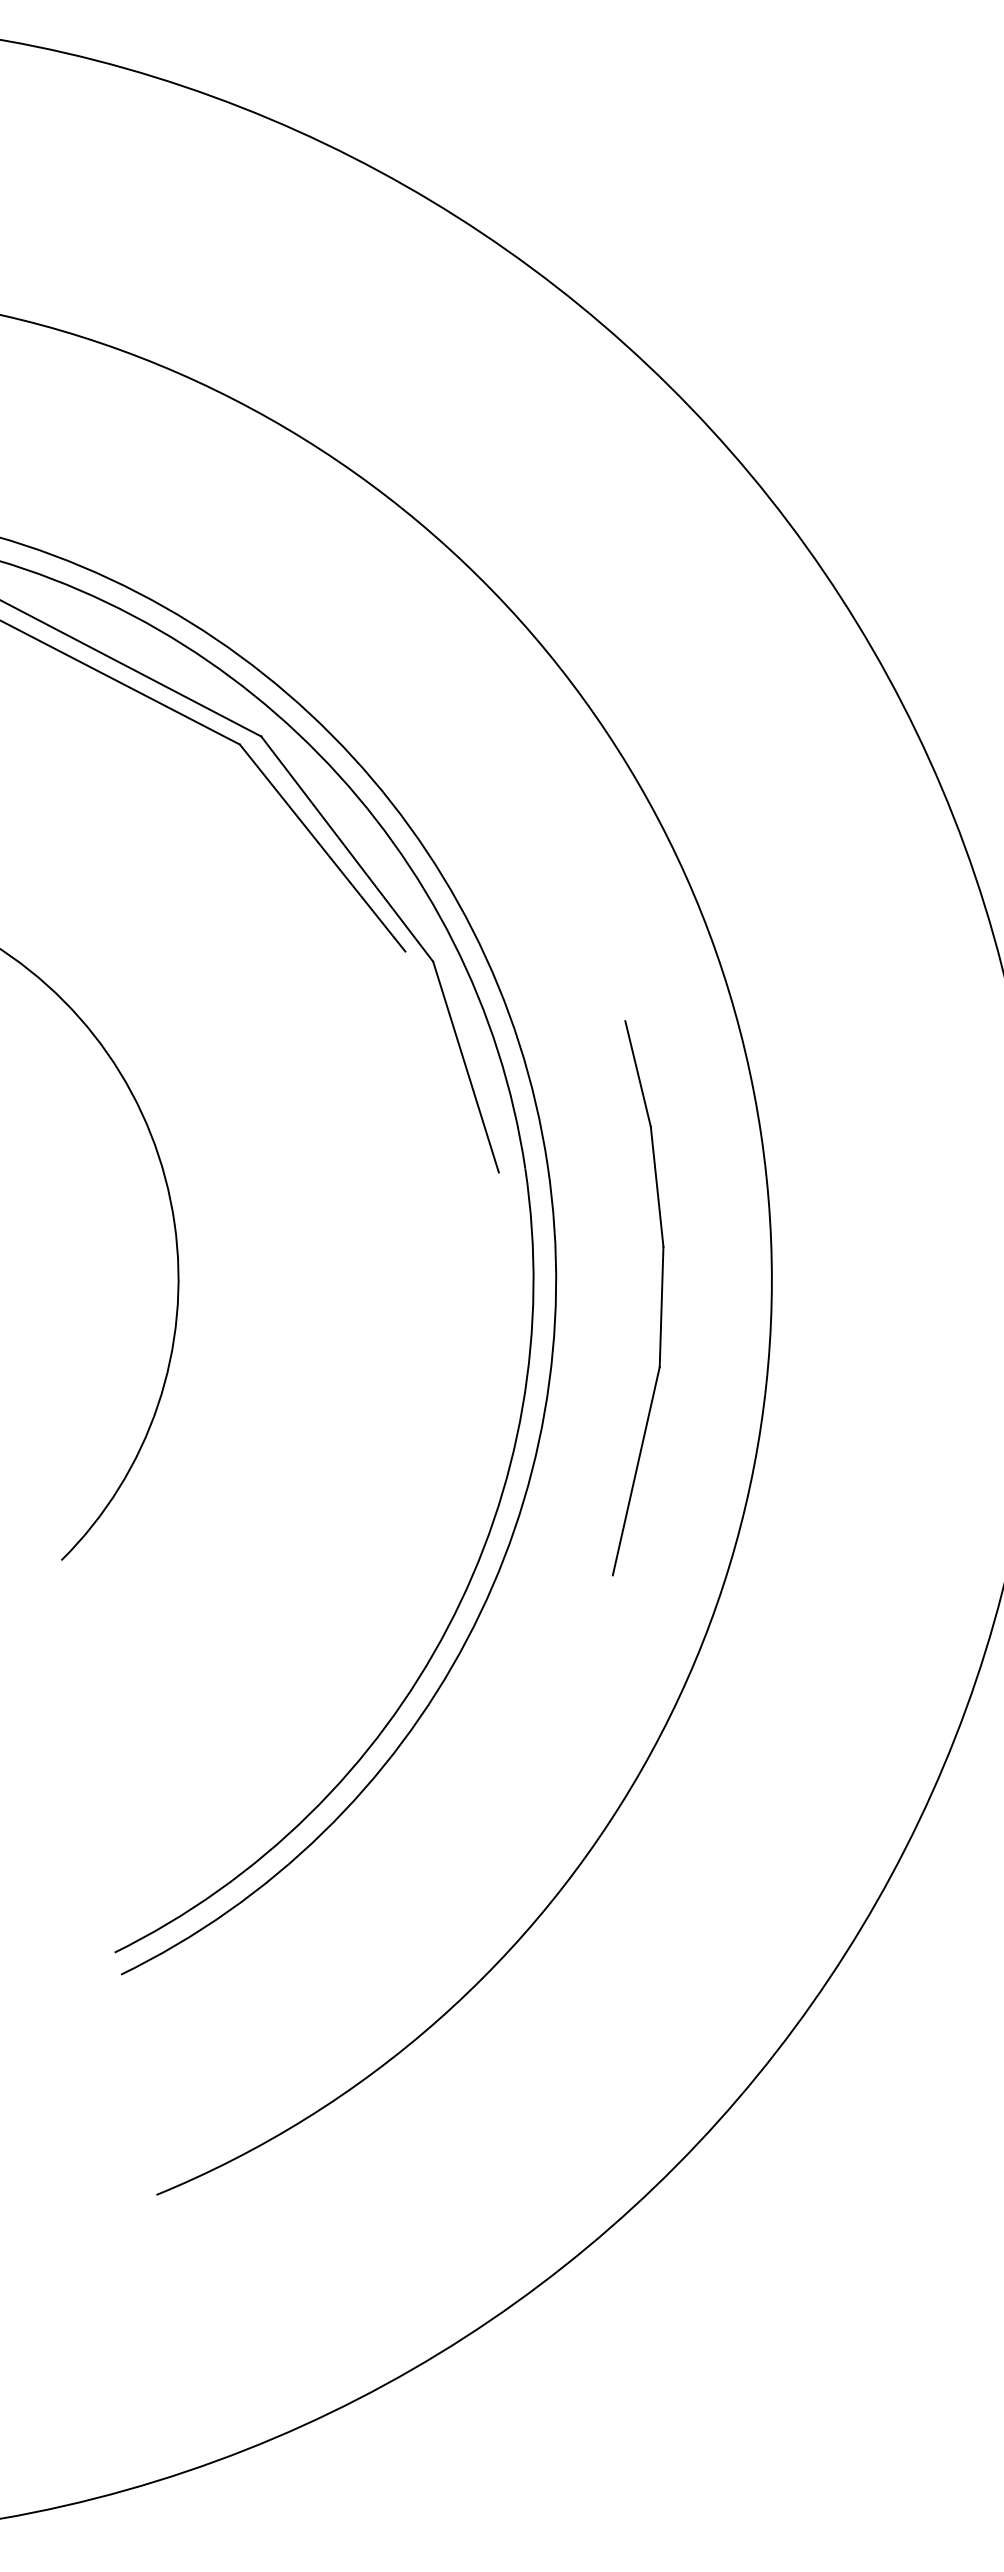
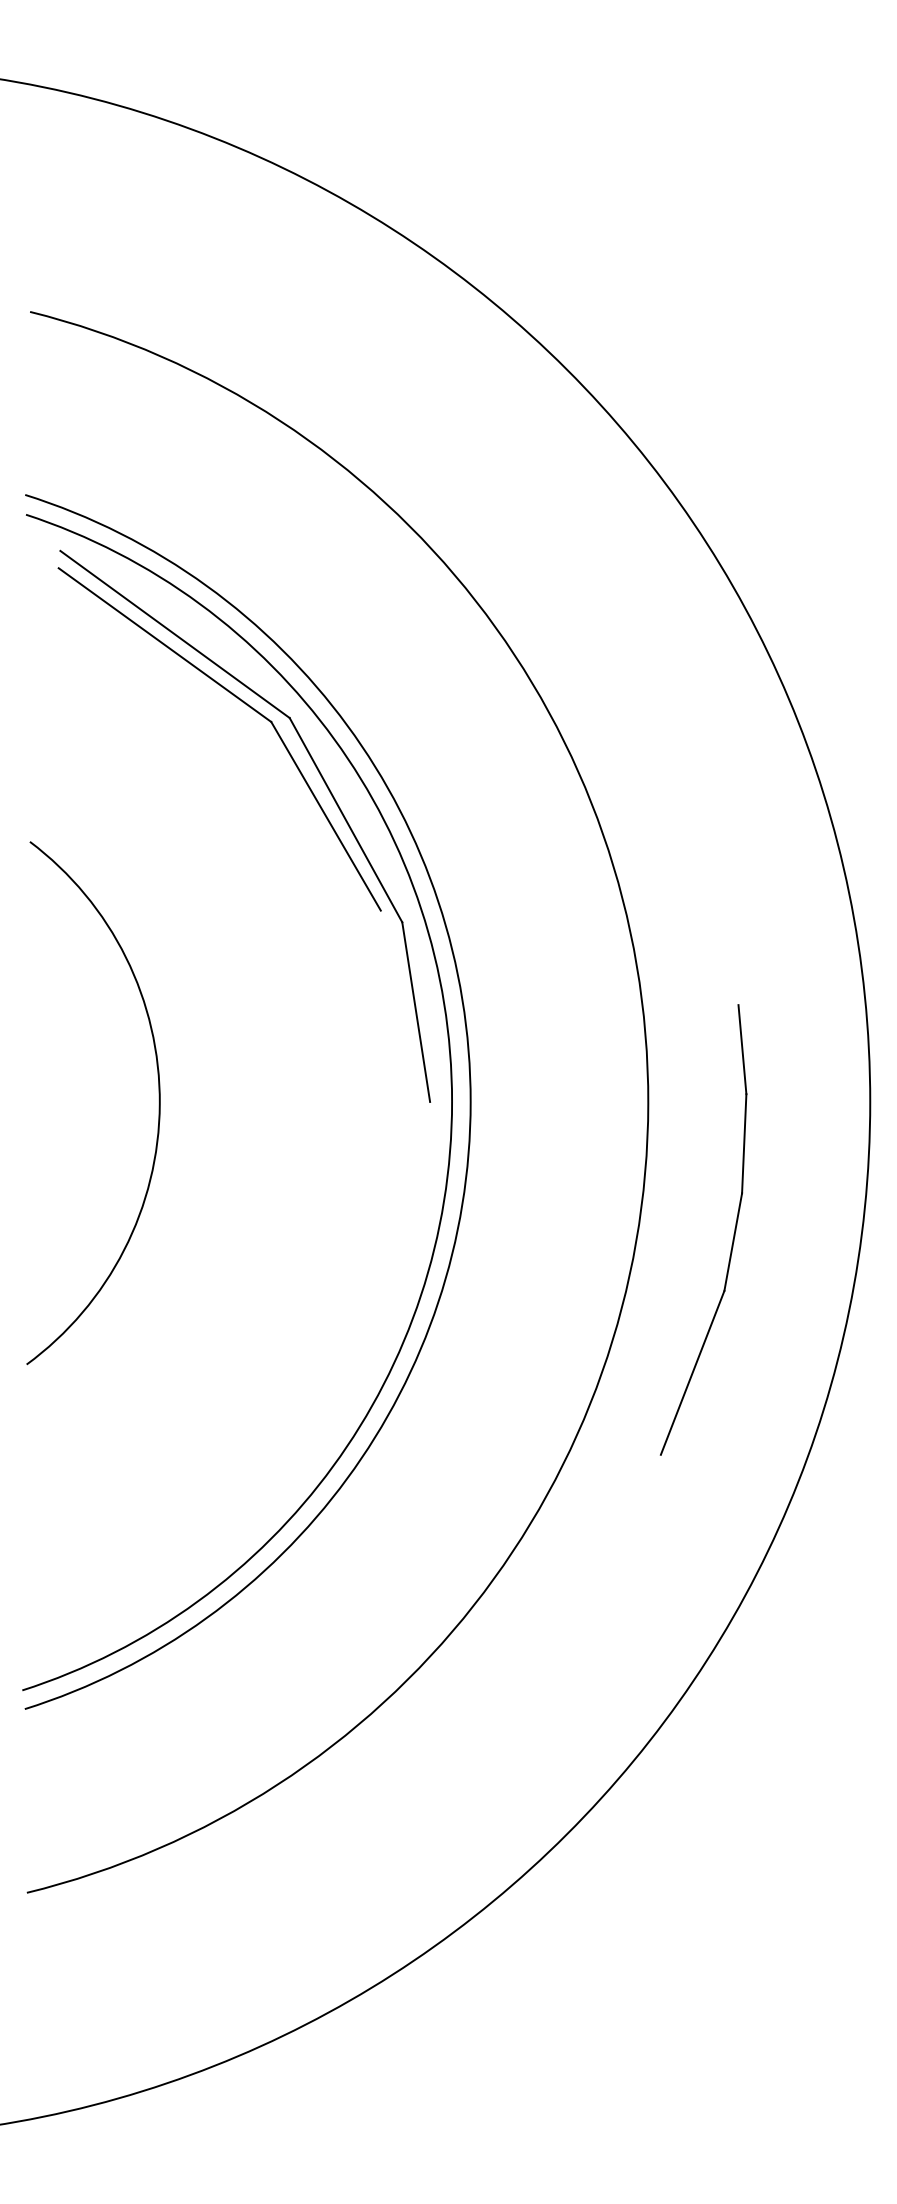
part: (660, 1296) -> (733, 1233), moved

